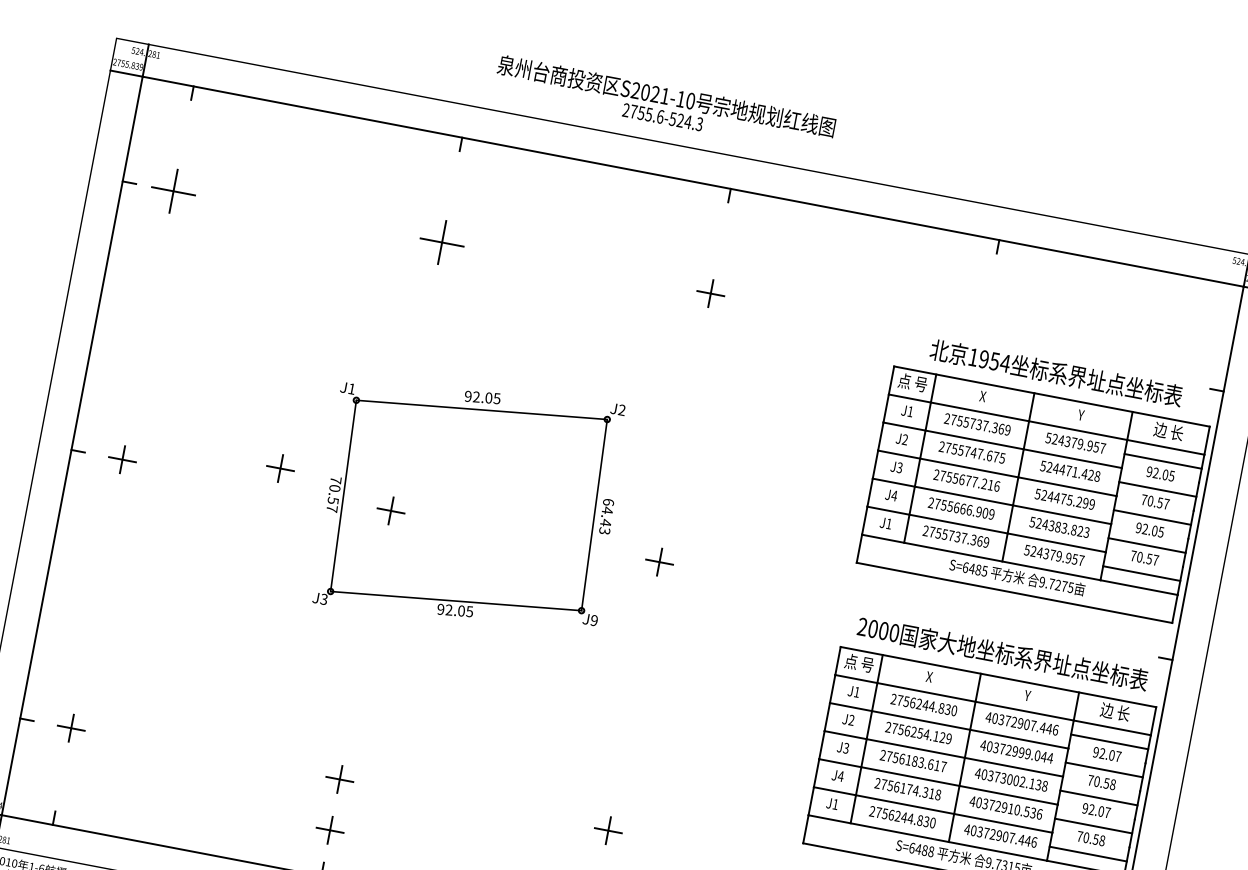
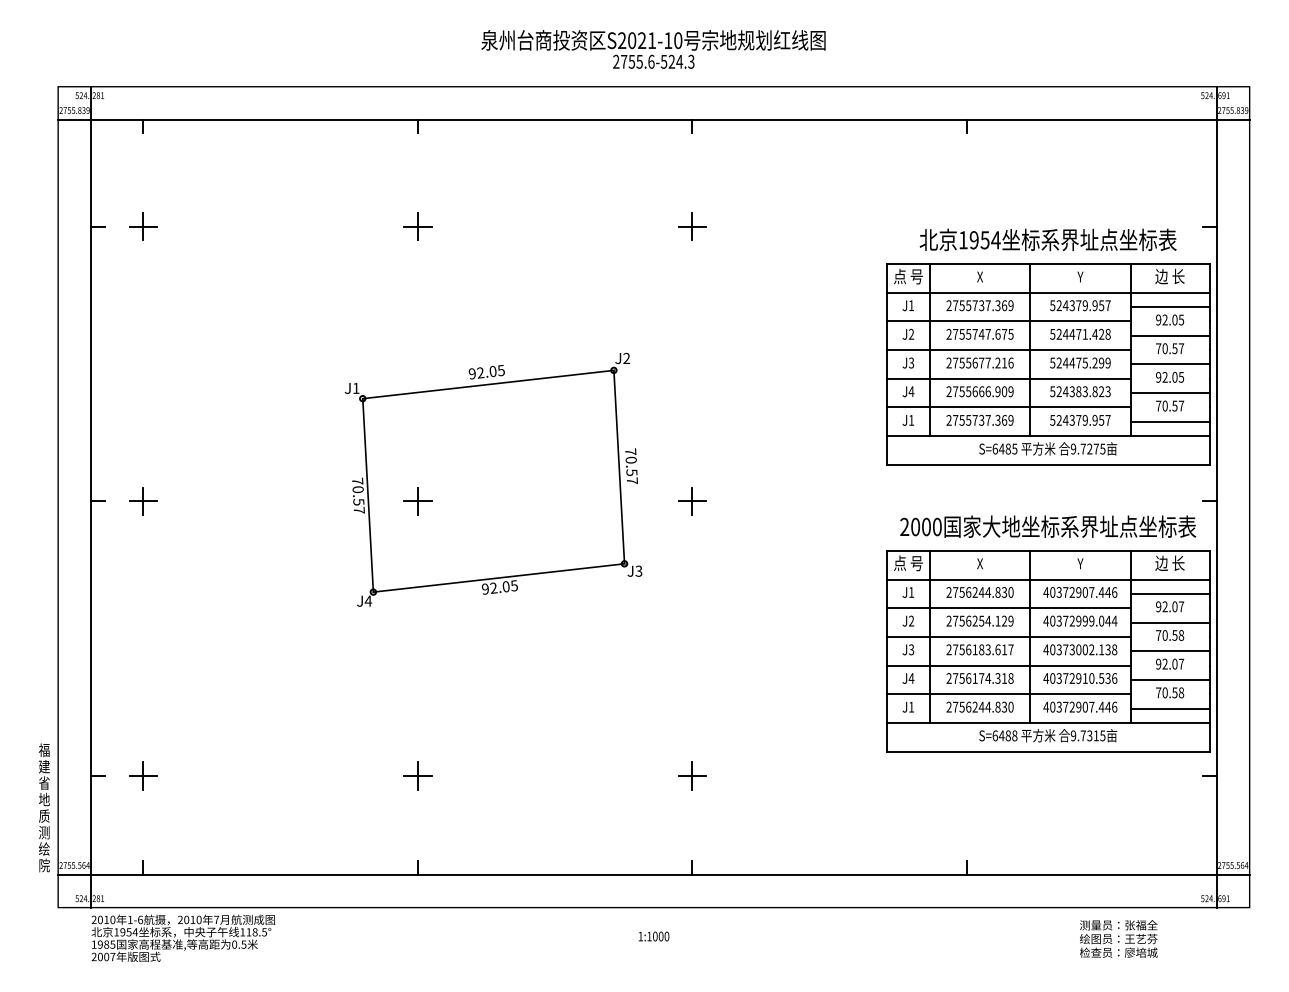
text: (664, 105) -> (653, 49), moved
part: (174, 190) -> (143, 226), size x0.62
part: (442, 242) -> (417, 226), size x0.62
part: (280, 468) -> (300, 480), removed
text: (606, 516) -> (631, 466), 64.43 -> 70.57
text: (324, 598) -> (368, 600), J3 -> J4
text: (593, 620) -> (638, 571), J9 -> J3
part: (329, 829) -> (417, 827), removed

